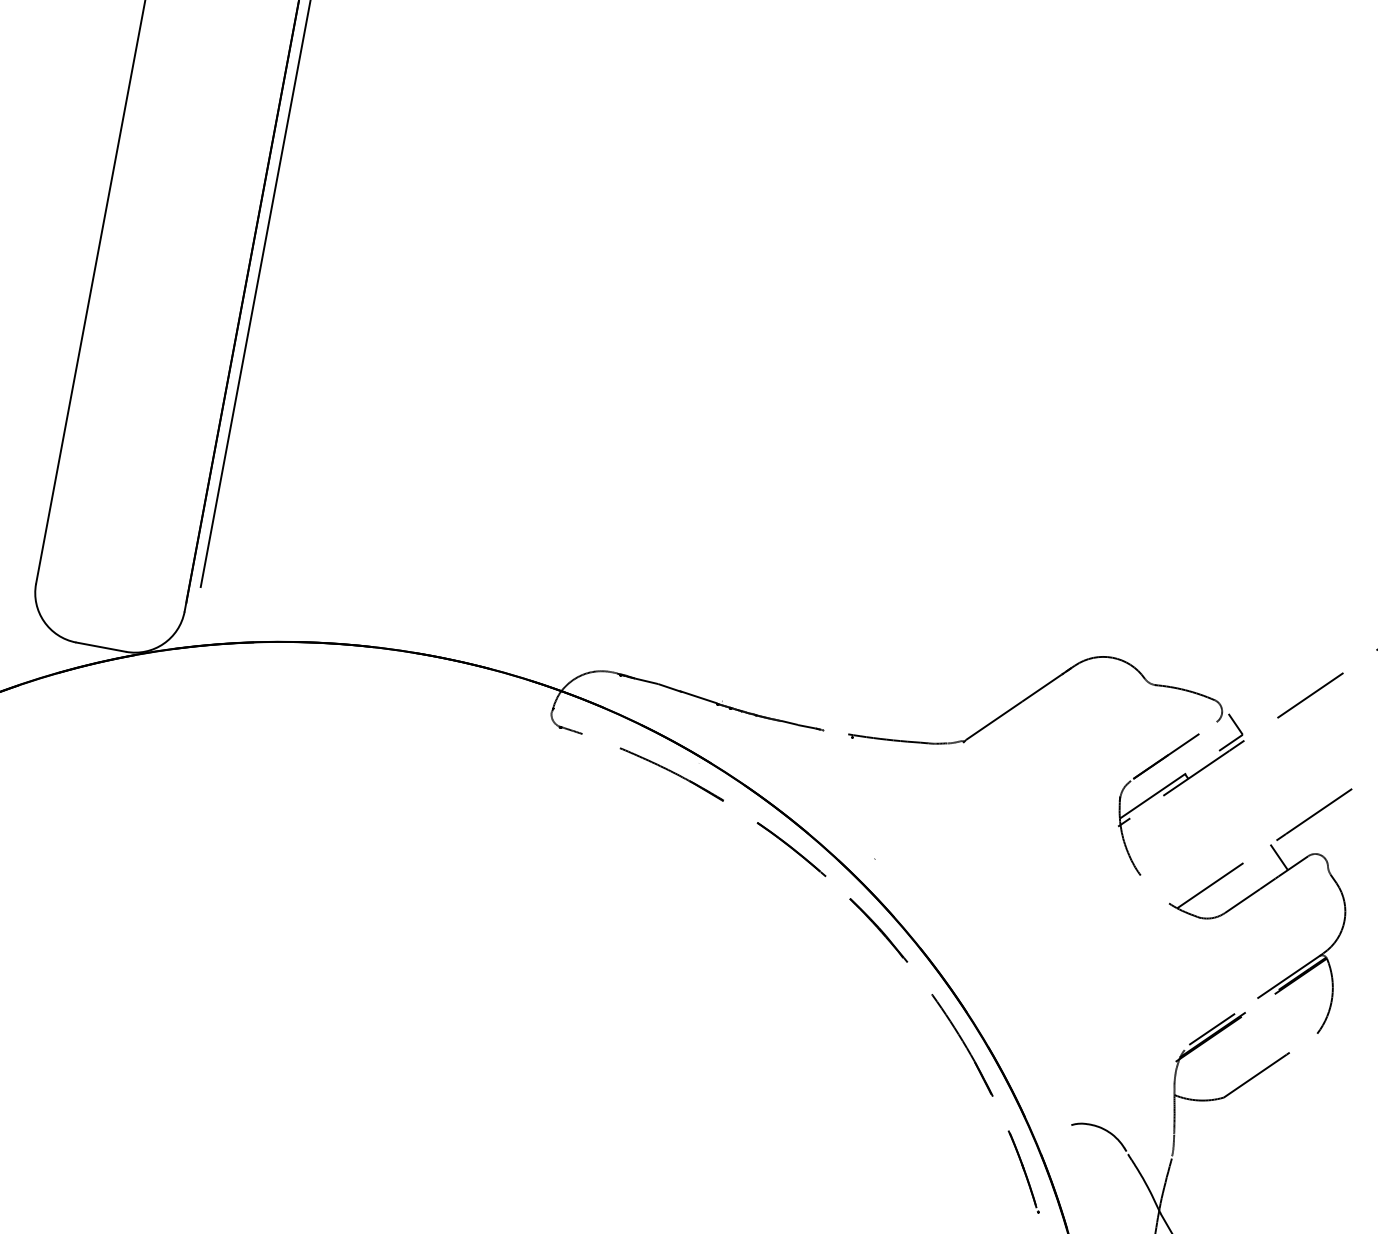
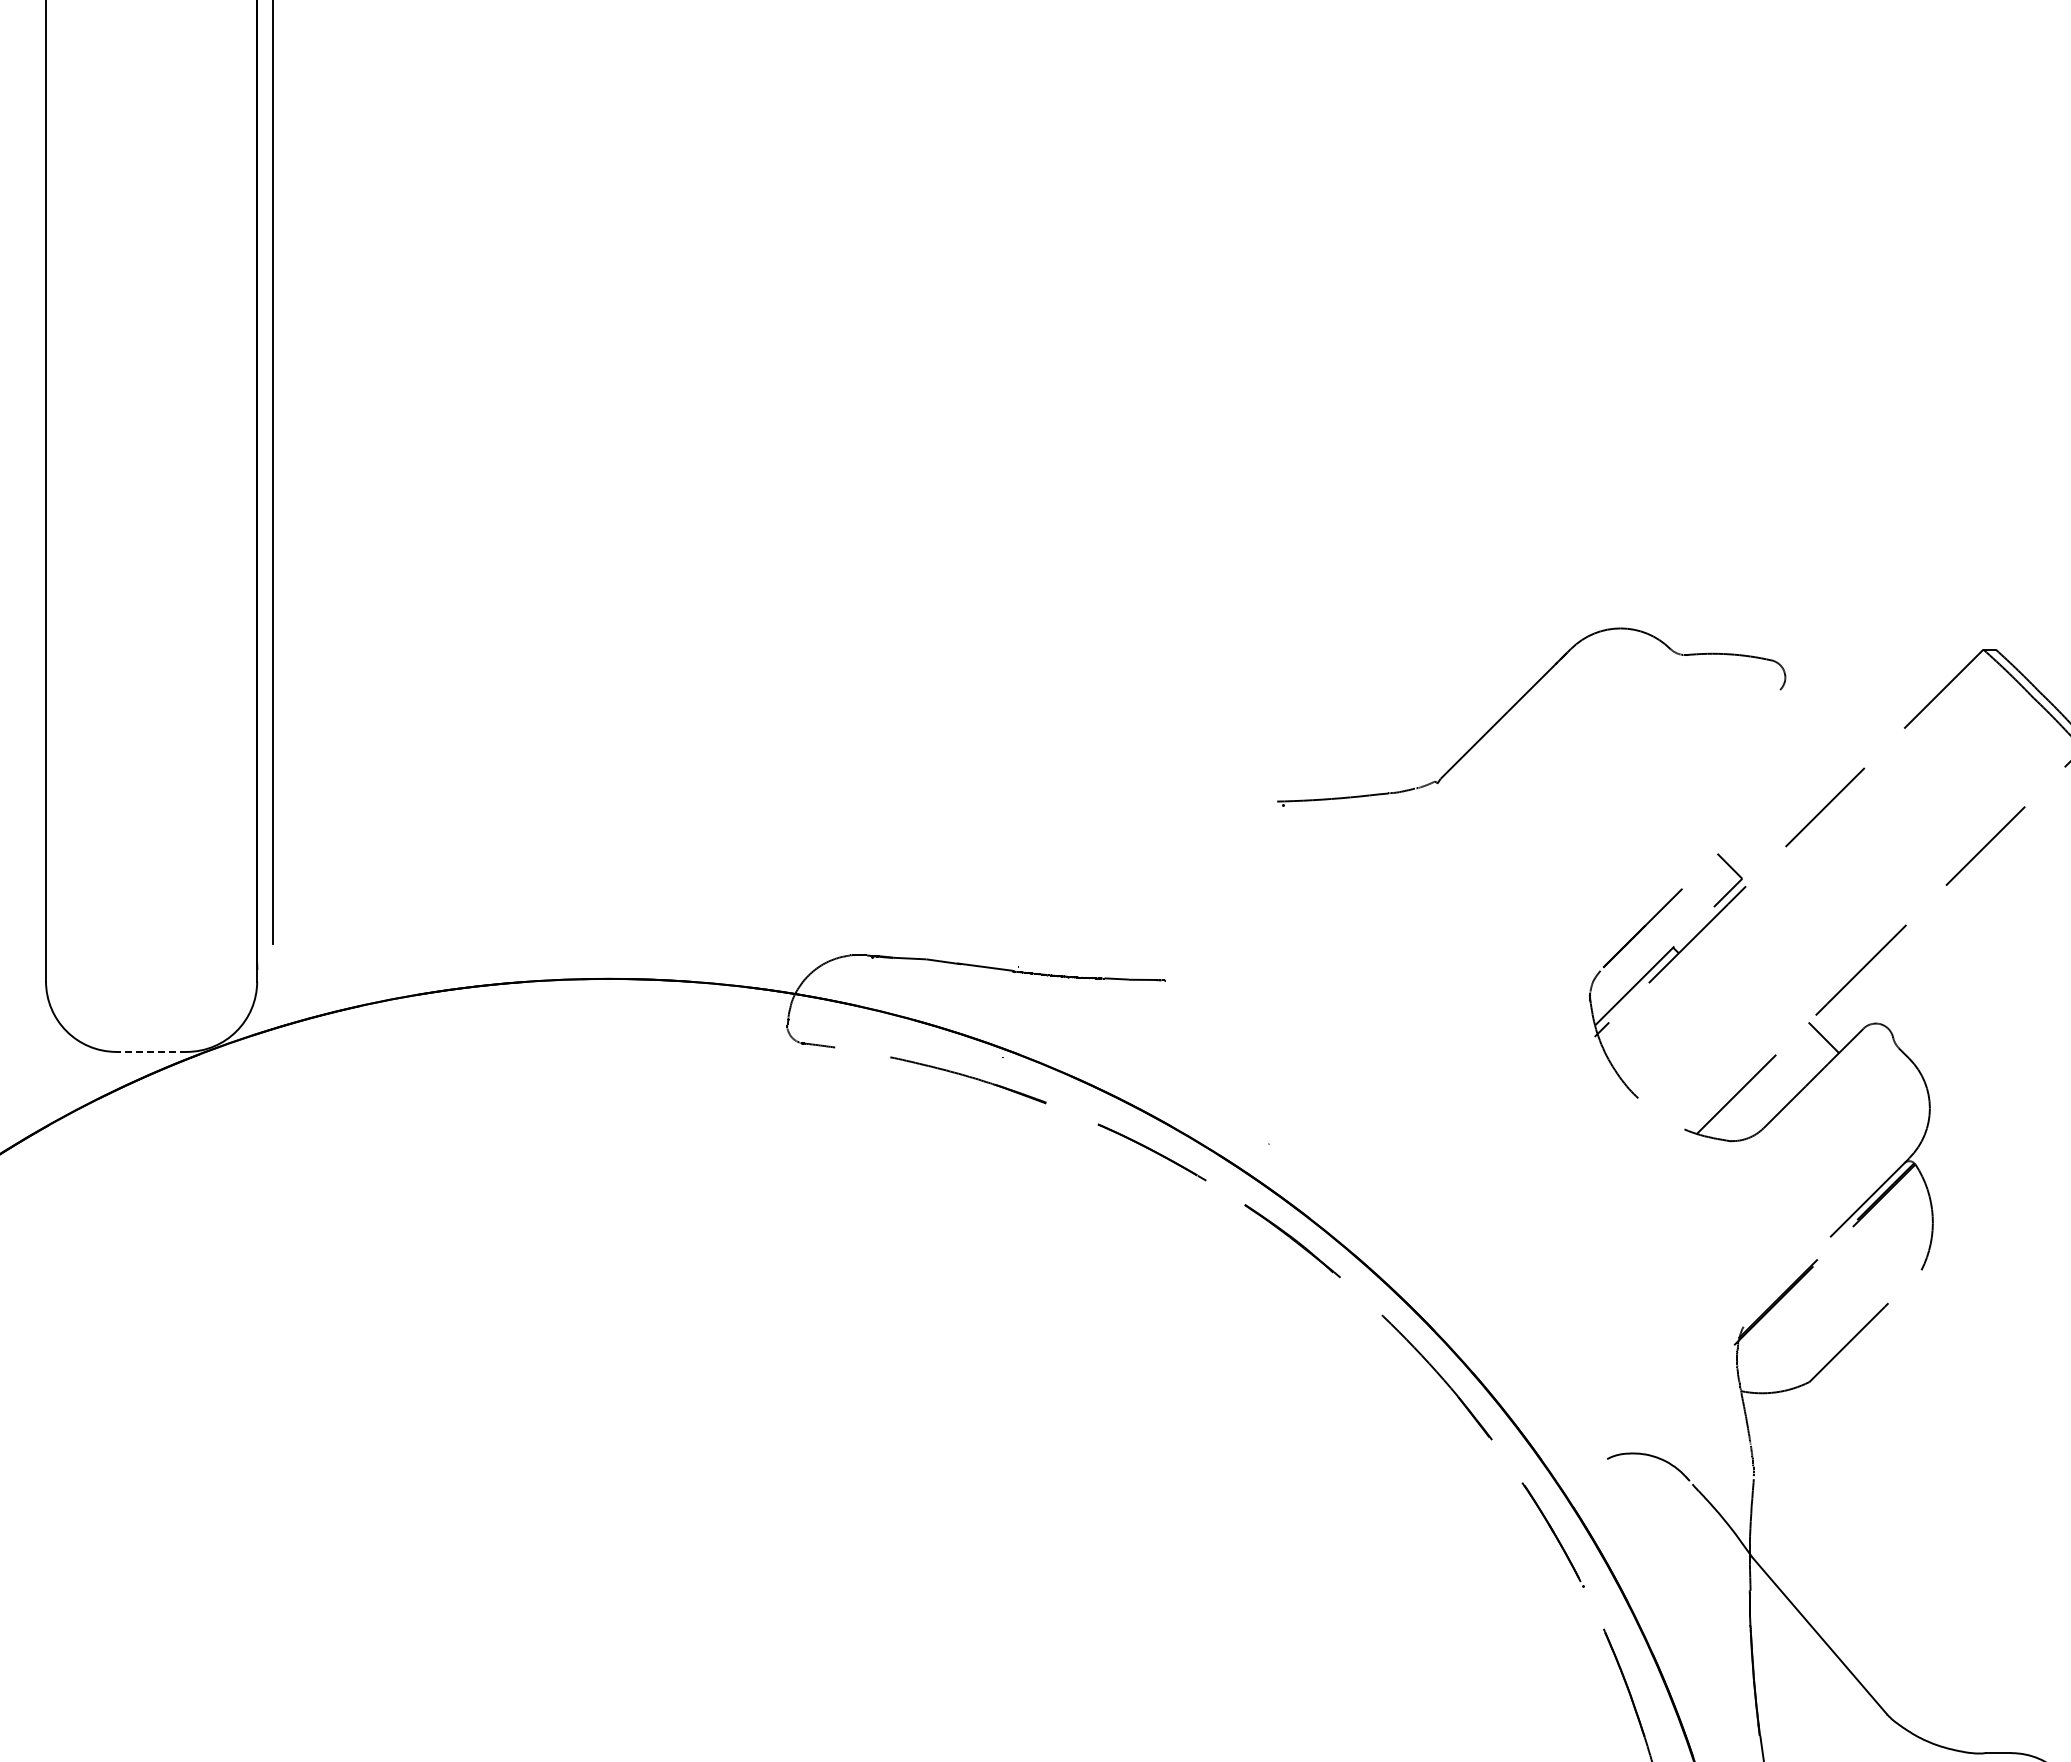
line: (101, 646) -> (151, 1051), solid -> dashed
part: (1030, 696) -> (1518, 702), moved
line: (1211, 1028) -> (1775, 1290), removed

